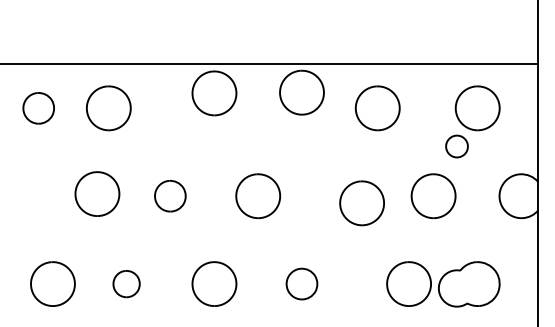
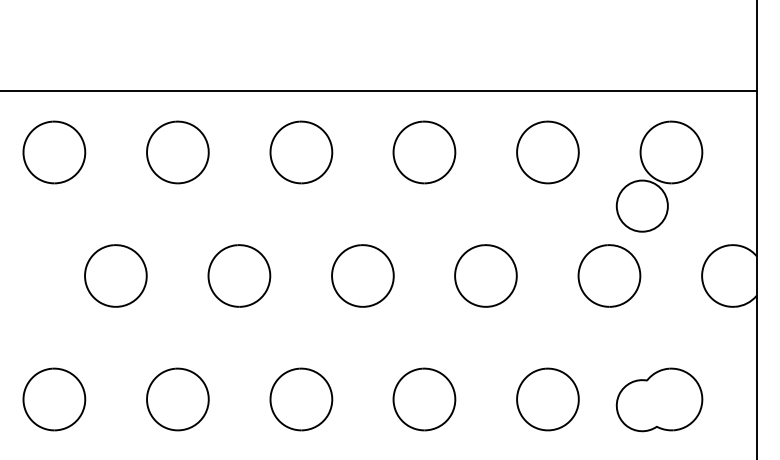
part: (302, 92) -> (424, 152), moved
part: (214, 93) -> (301, 152), moved
part: (38, 108) -> (54, 152), size x1.43
part: (108, 108) -> (177, 152), moved
part: (377, 108) -> (547, 152), moved
circle: (456, 146) -> (641, 205), size x1.67
part: (97, 193) -> (115, 275), moved
part: (170, 195) -> (239, 275), size x1.43
part: (361, 202) -> (485, 275), moved
part: (53, 284) -> (54, 399), moved
part: (126, 284) -> (177, 399), size x1.67
part: (302, 284) -> (424, 399), size x1.43
part: (408, 284) -> (547, 399), moved

